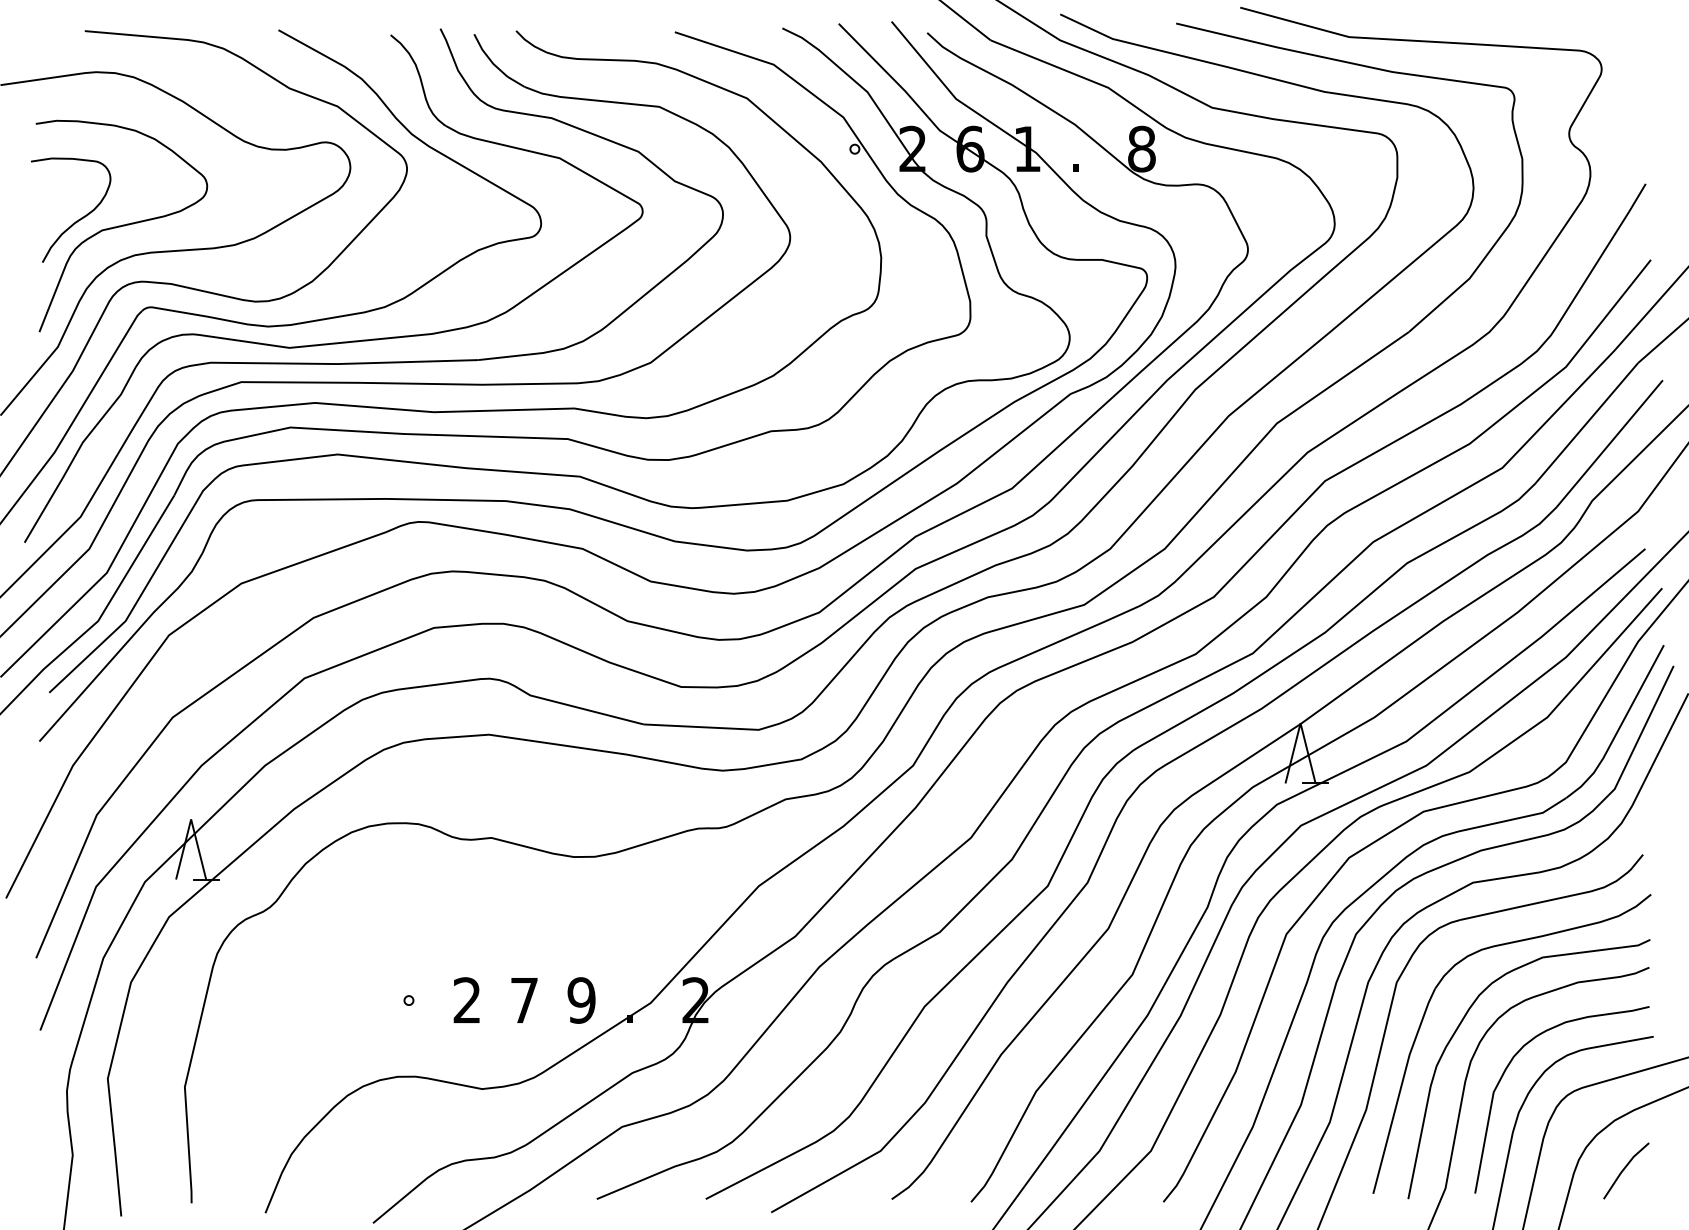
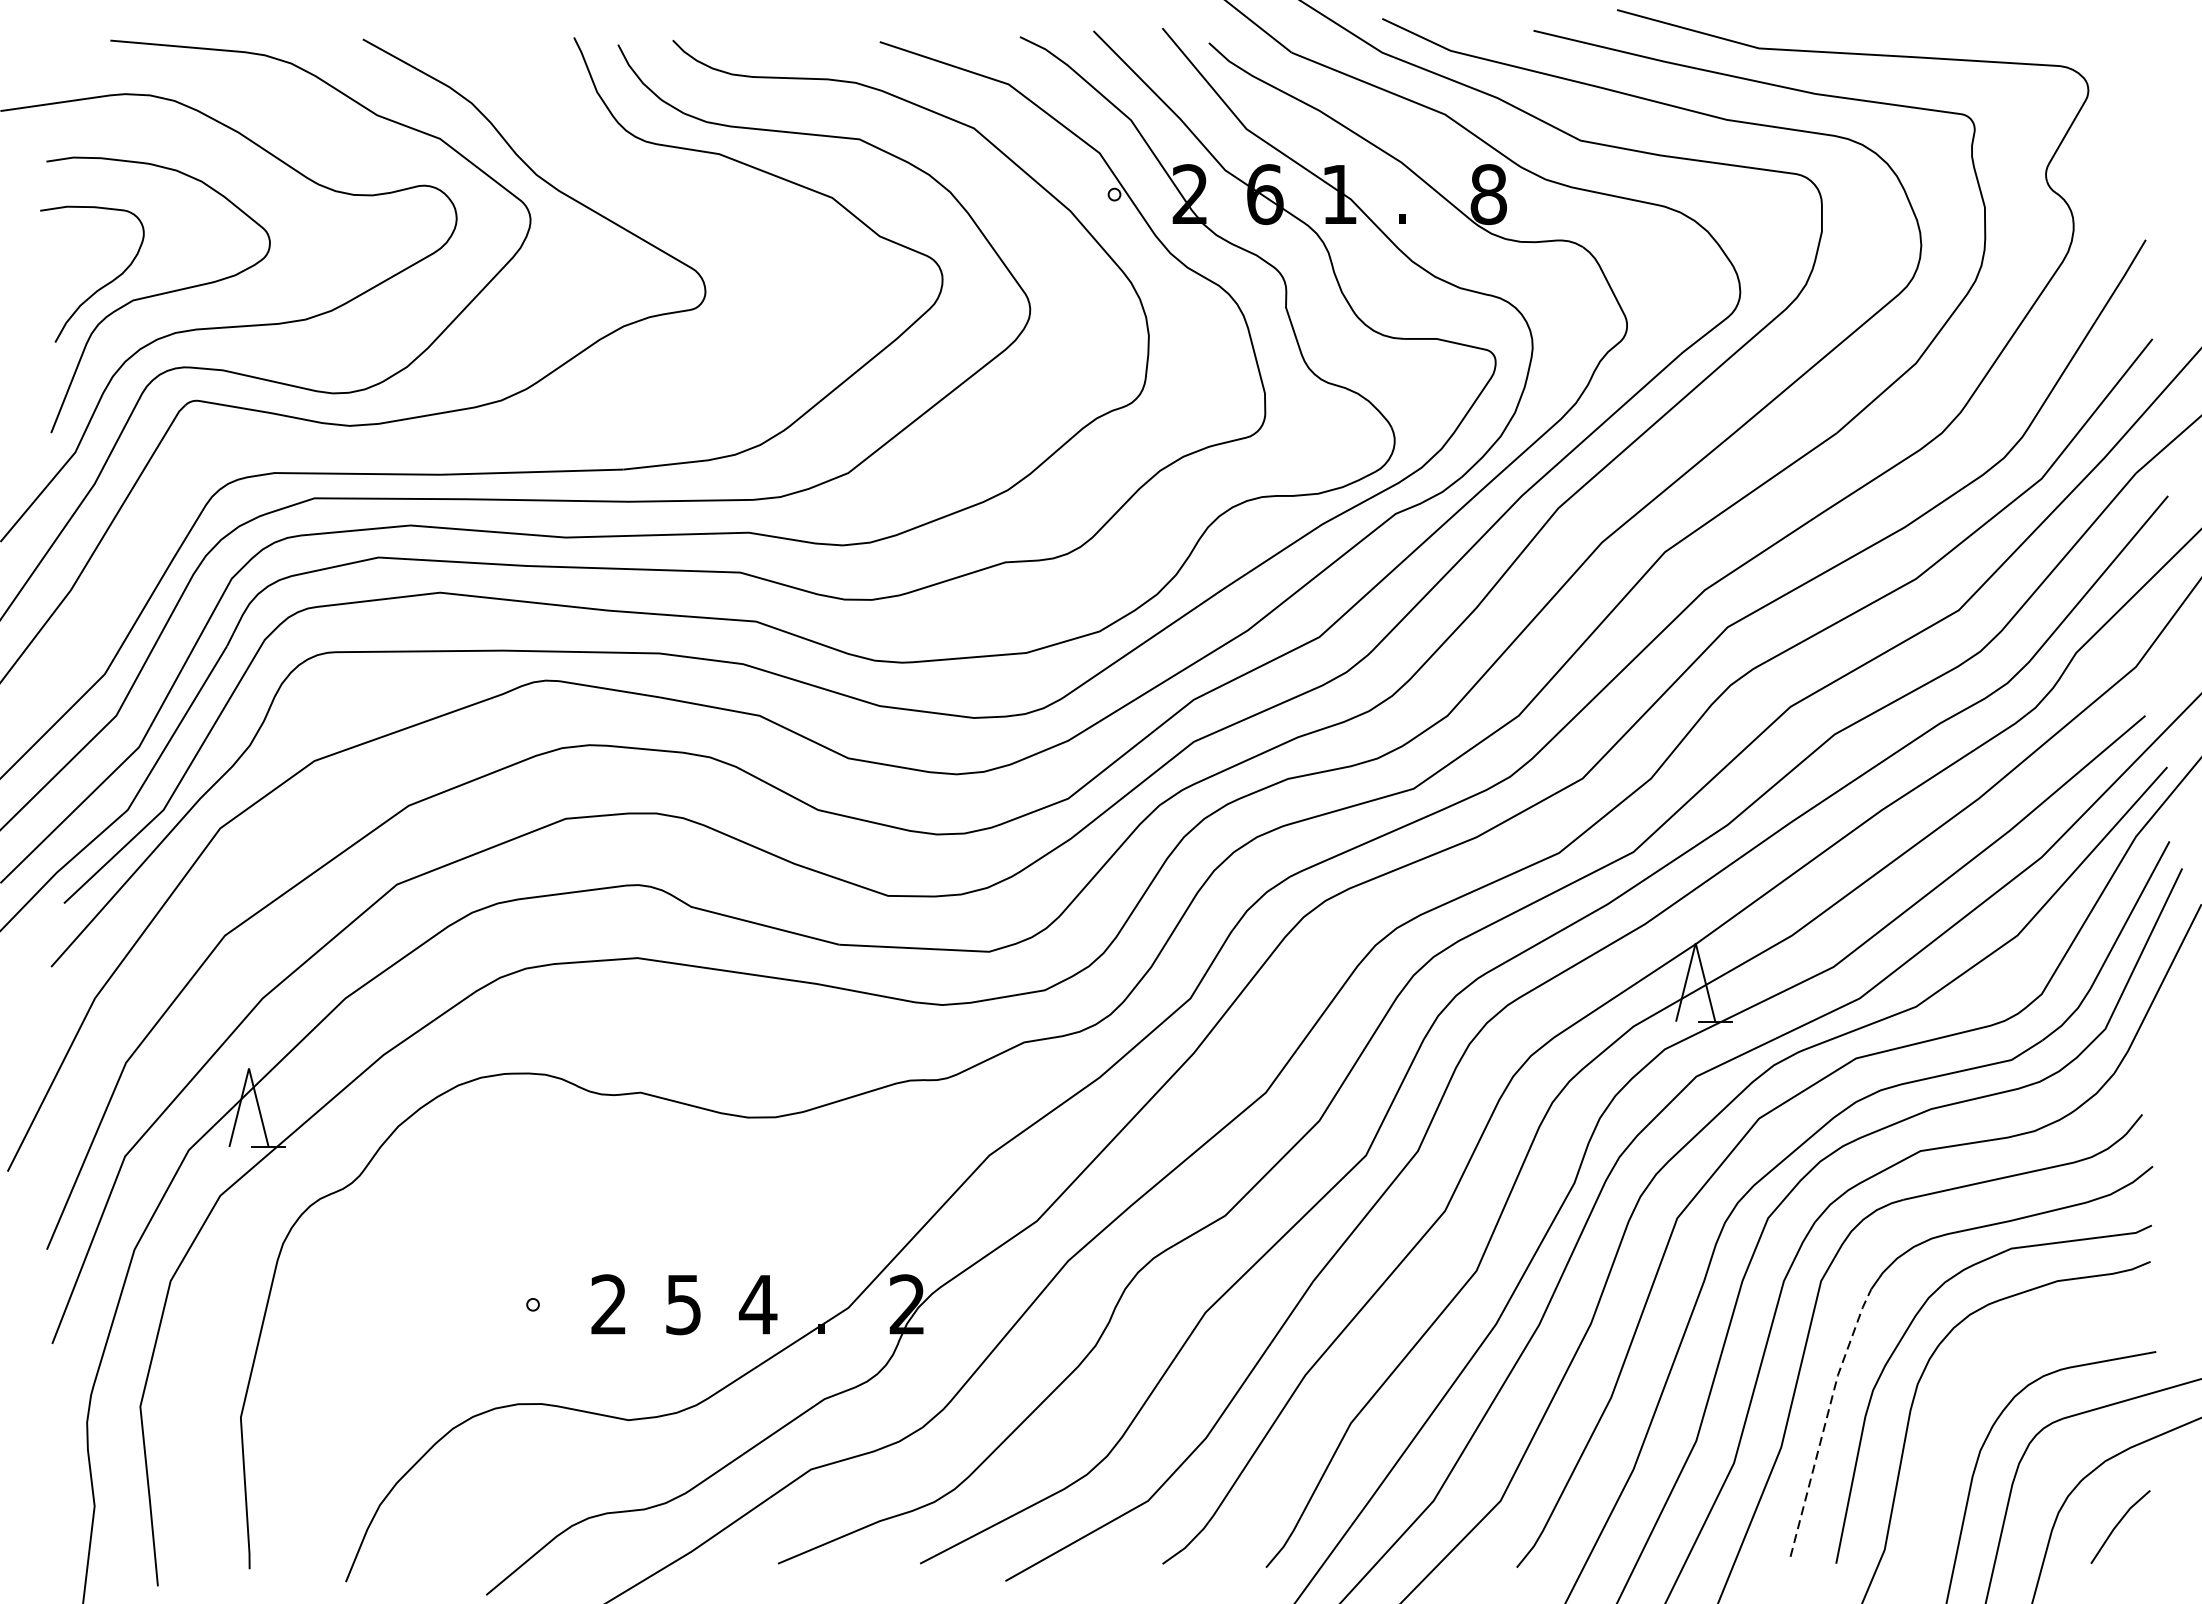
part: (341, 341) -> (445, 445), removed
text: (524, 1000) -> (683, 1304), 7 -> 5
text: (581, 1000) -> (758, 1304), 9 -> 4
curve: (1508, 1067) -> (1966, 1392), removed
line: (1400, 1088) -> (1826, 1419), solid -> dashed

